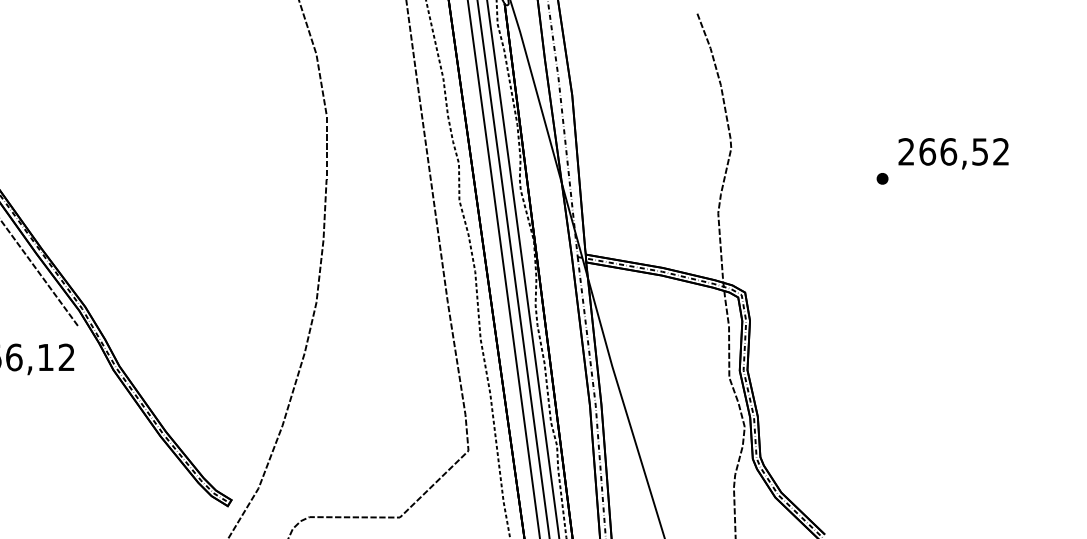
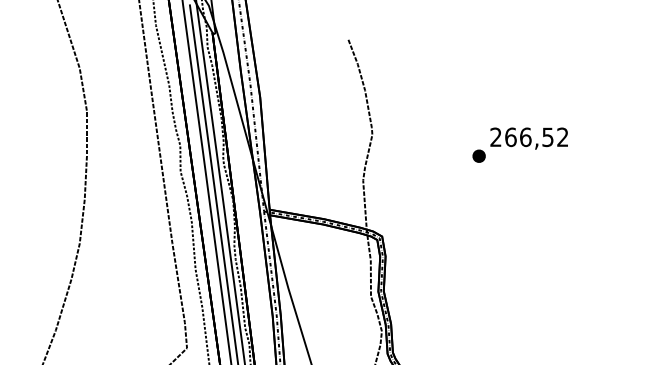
part: (882, 178) -> (479, 156), size x1.6

